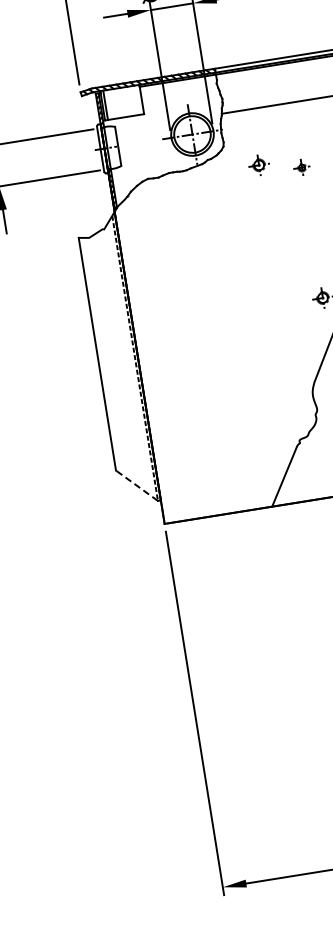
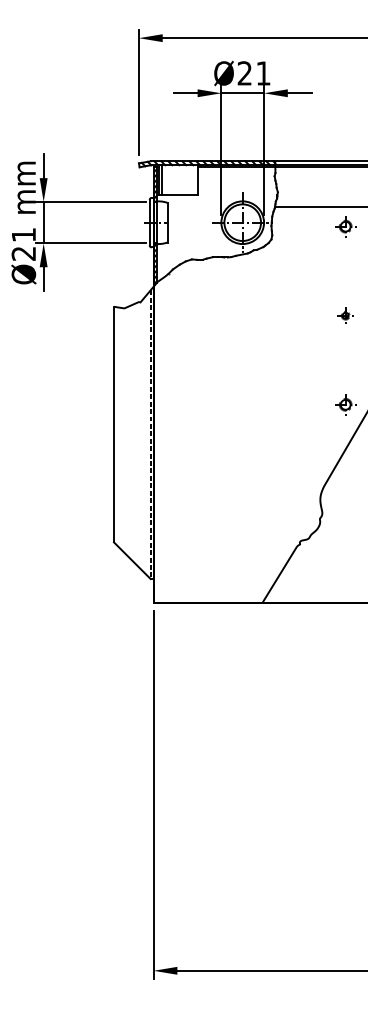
part: (258, 165) -> (345, 226), moved
part: (301, 167) -> (345, 315), moved
line: (137, 485) -> (132, 560), dashed -> solid

